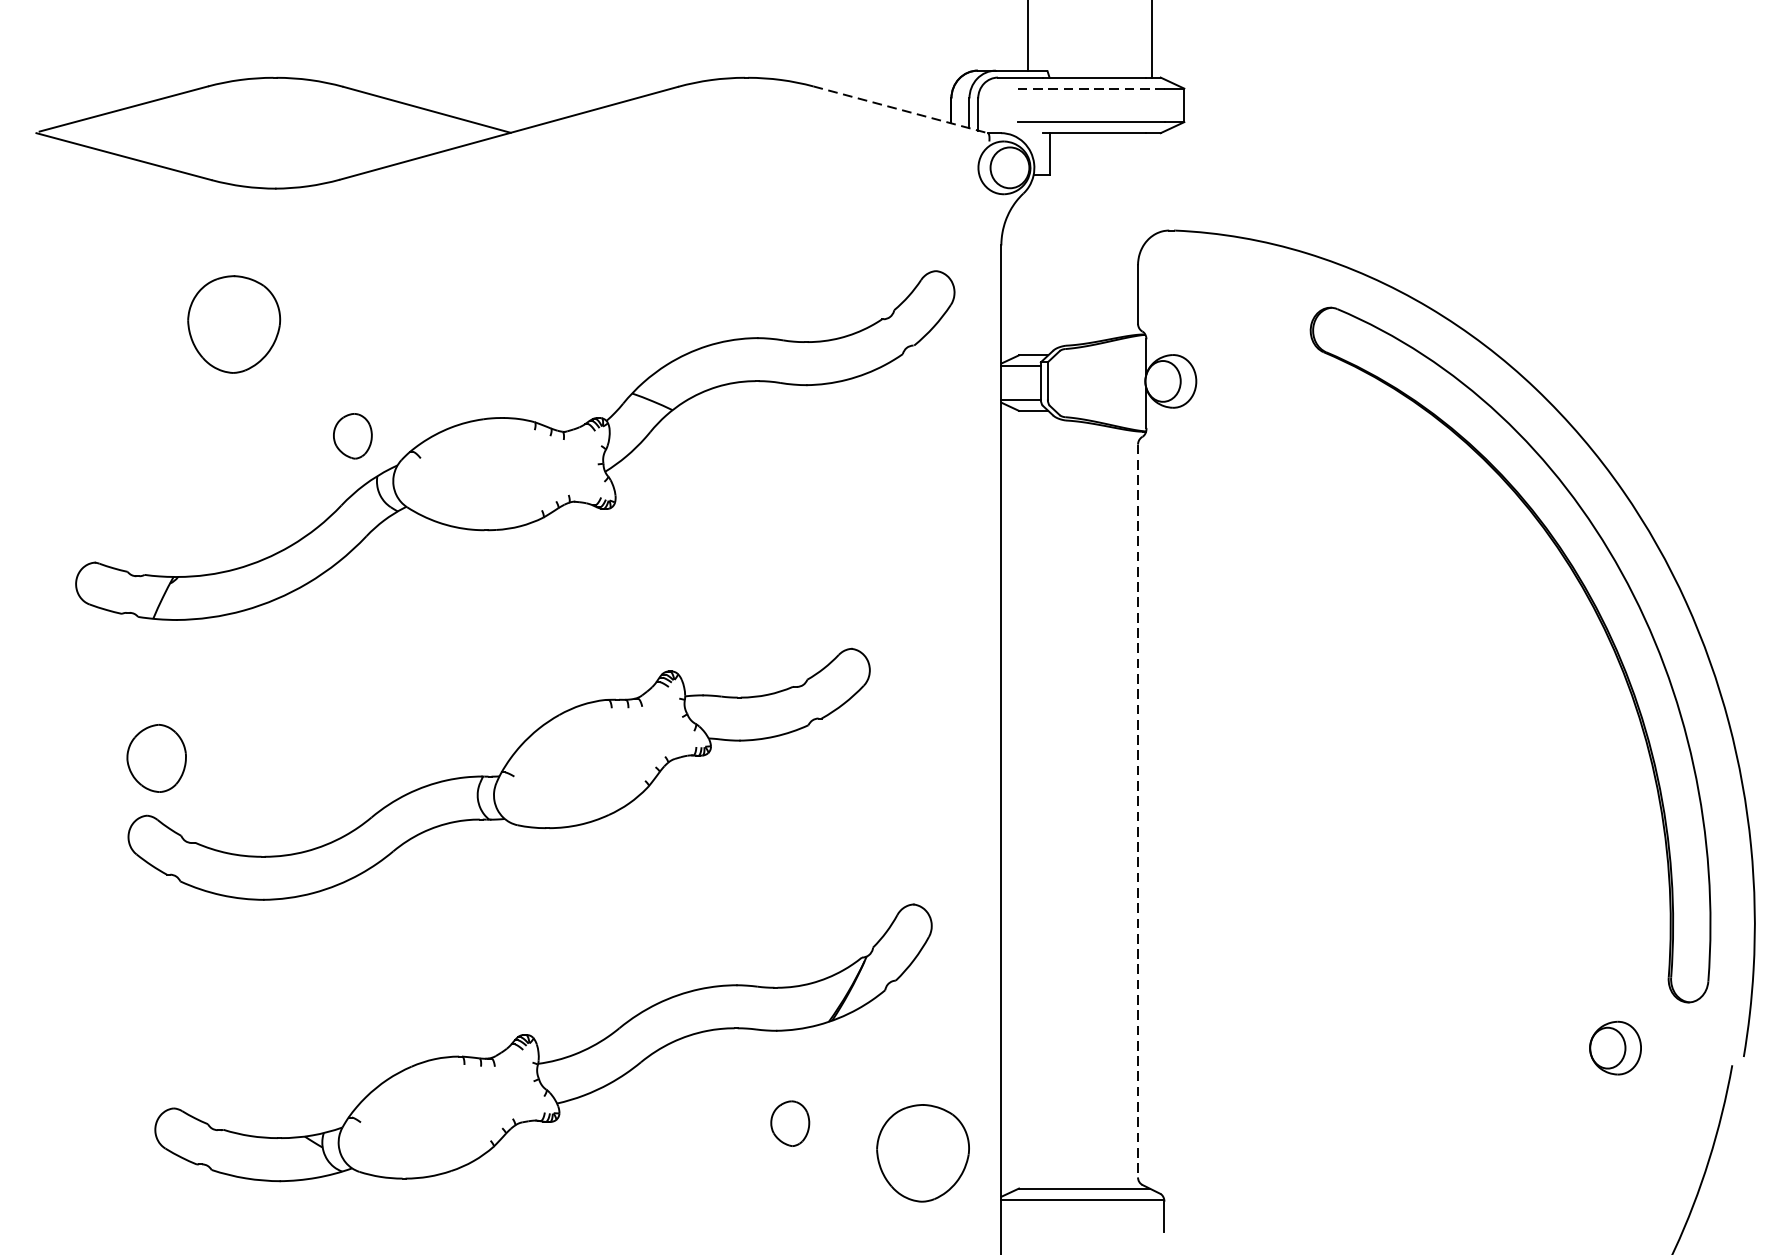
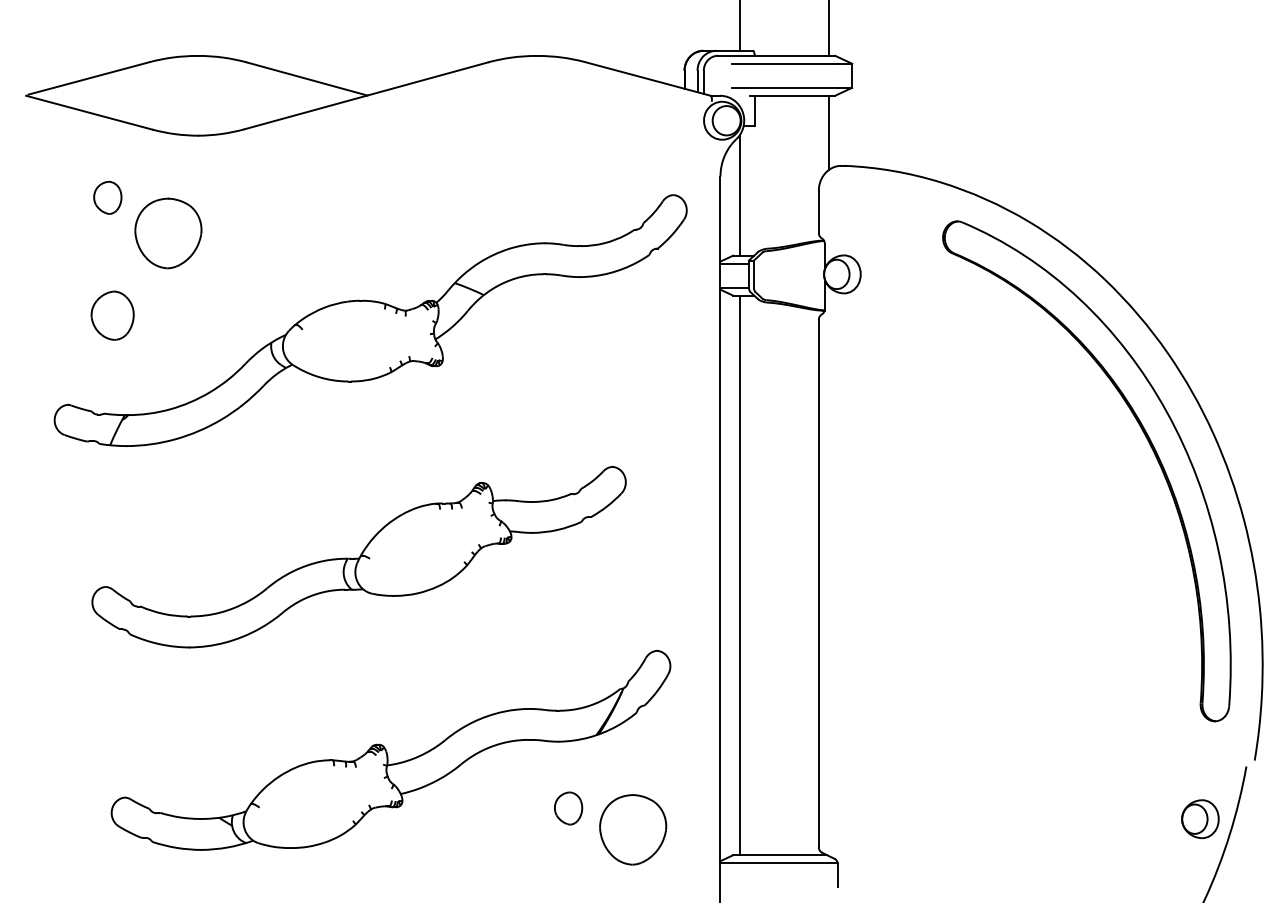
line: (1091, 88) -> (785, 63), dashed -> solid
line: (901, 109) -> (648, 78), dashed -> solid
line: (1151, 184) -> (828, 132), added
line: (1027, 271) -> (739, 195), added
part: (352, 435) -> (107, 197), moved
part: (156, 758) -> (112, 315), moved
line: (1027, 799) -> (739, 575), added
line: (1137, 810) -> (818, 583), dashed -> solid
part: (1615, 1048) -> (1200, 819), moved
part: (923, 1152) -> (633, 829), moved

